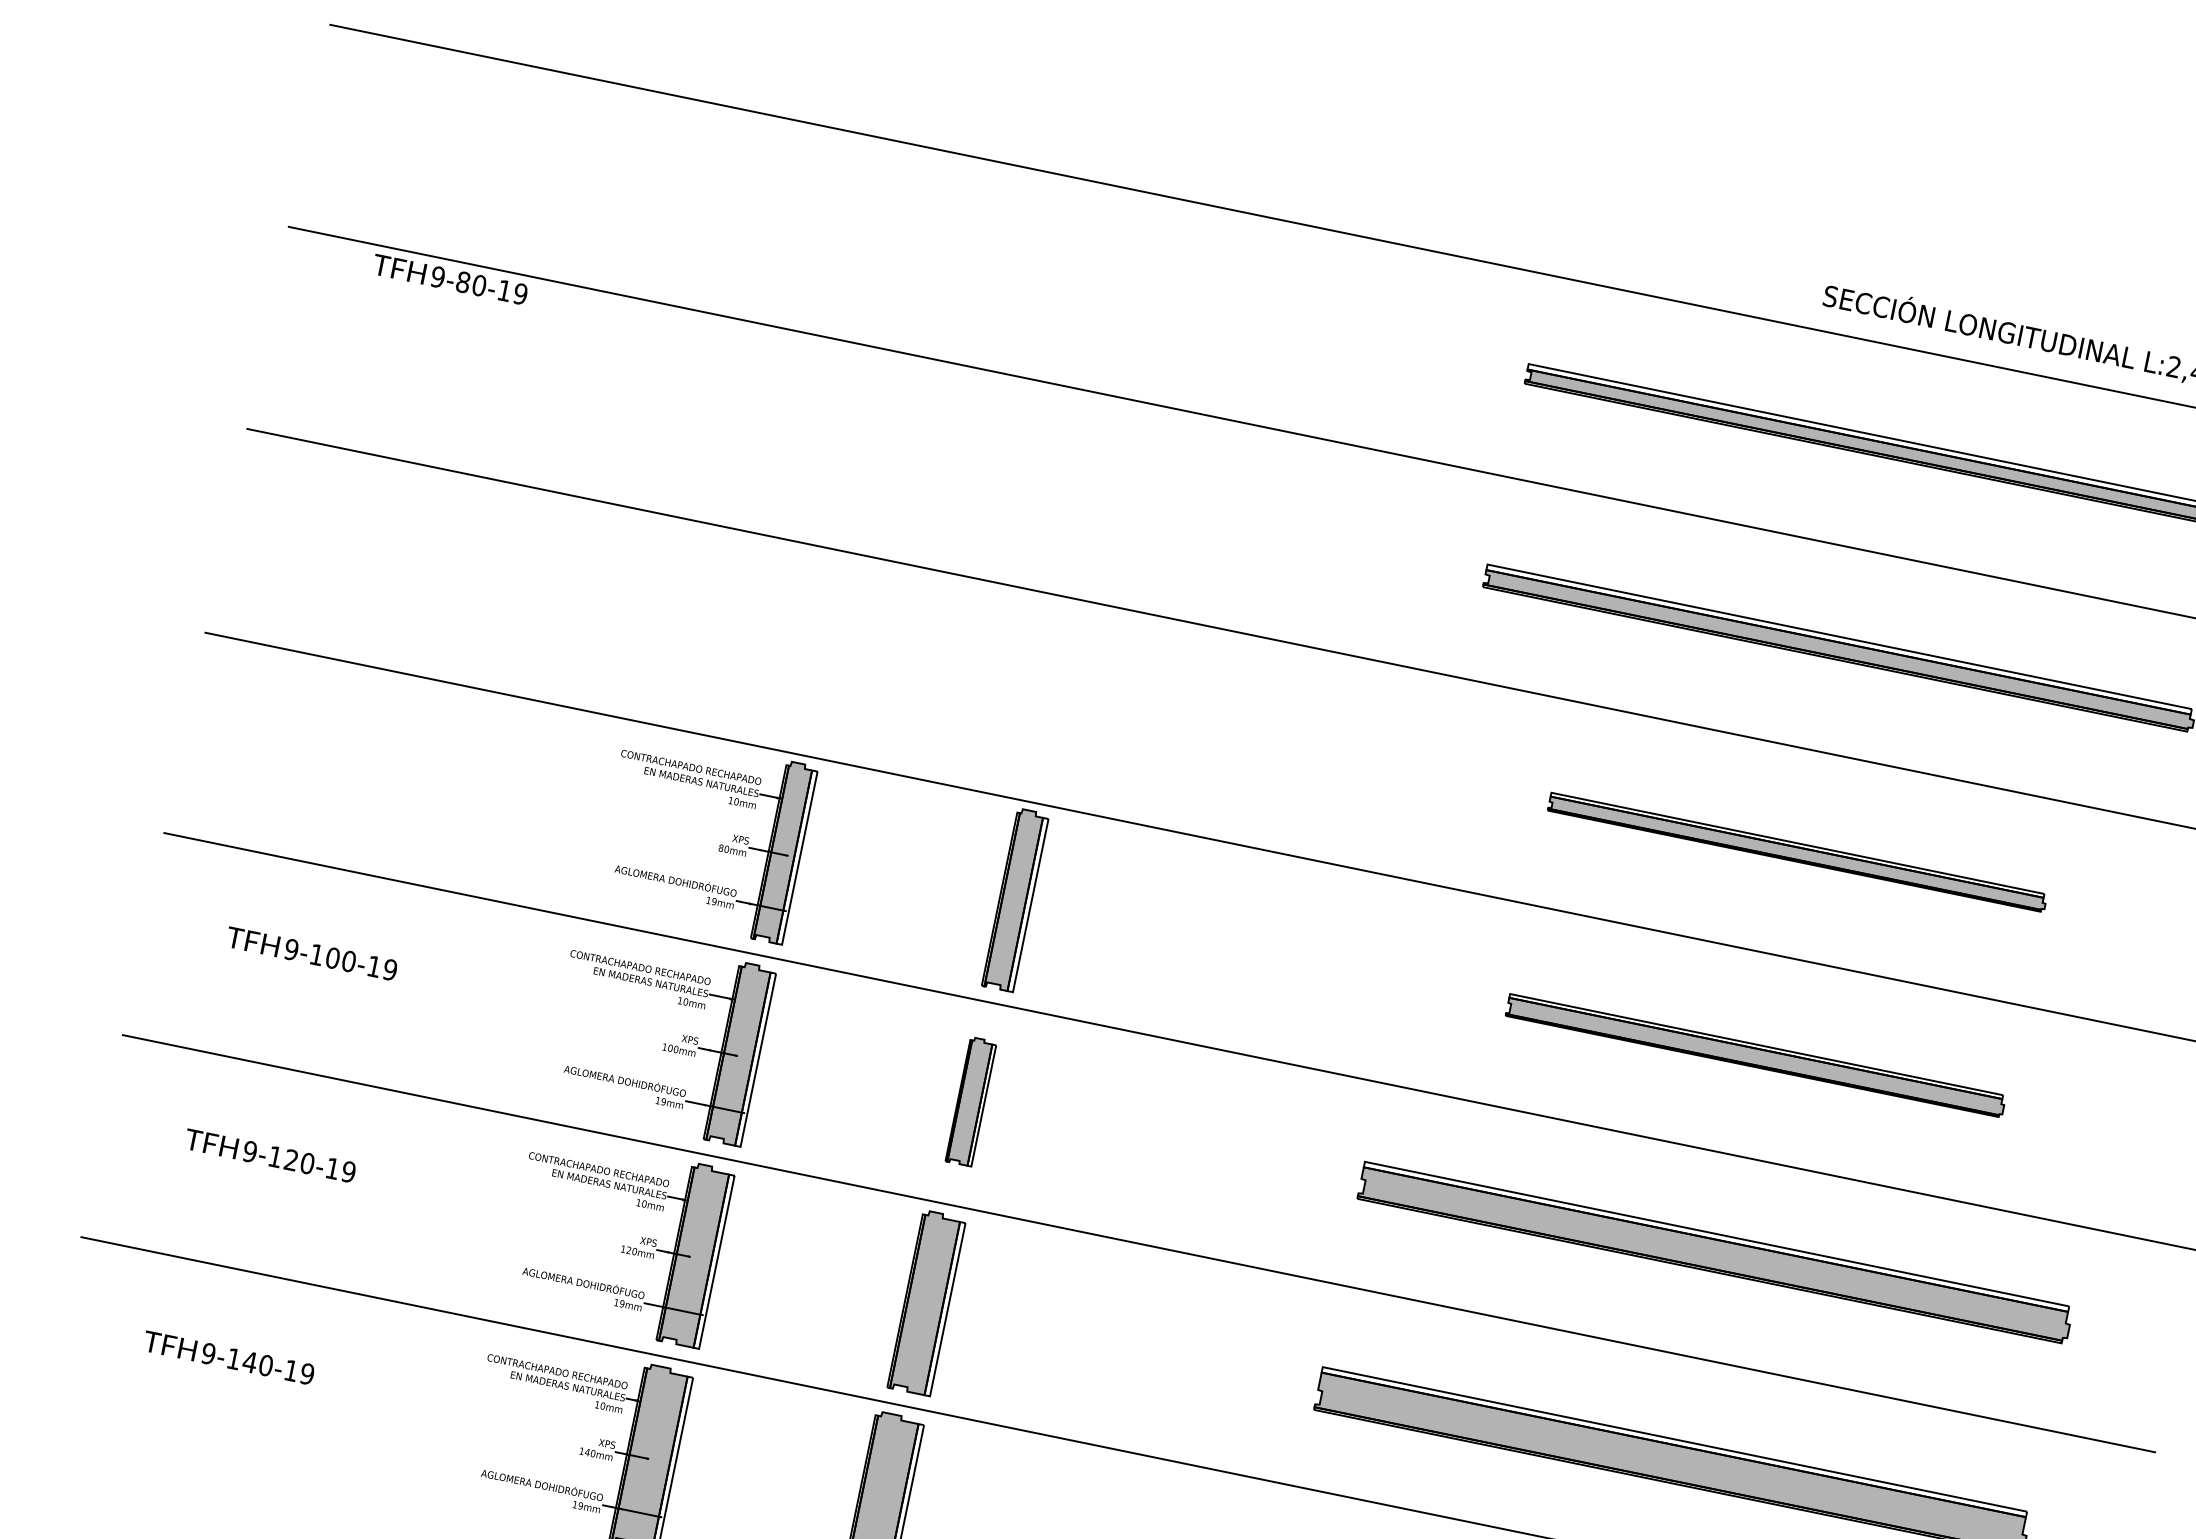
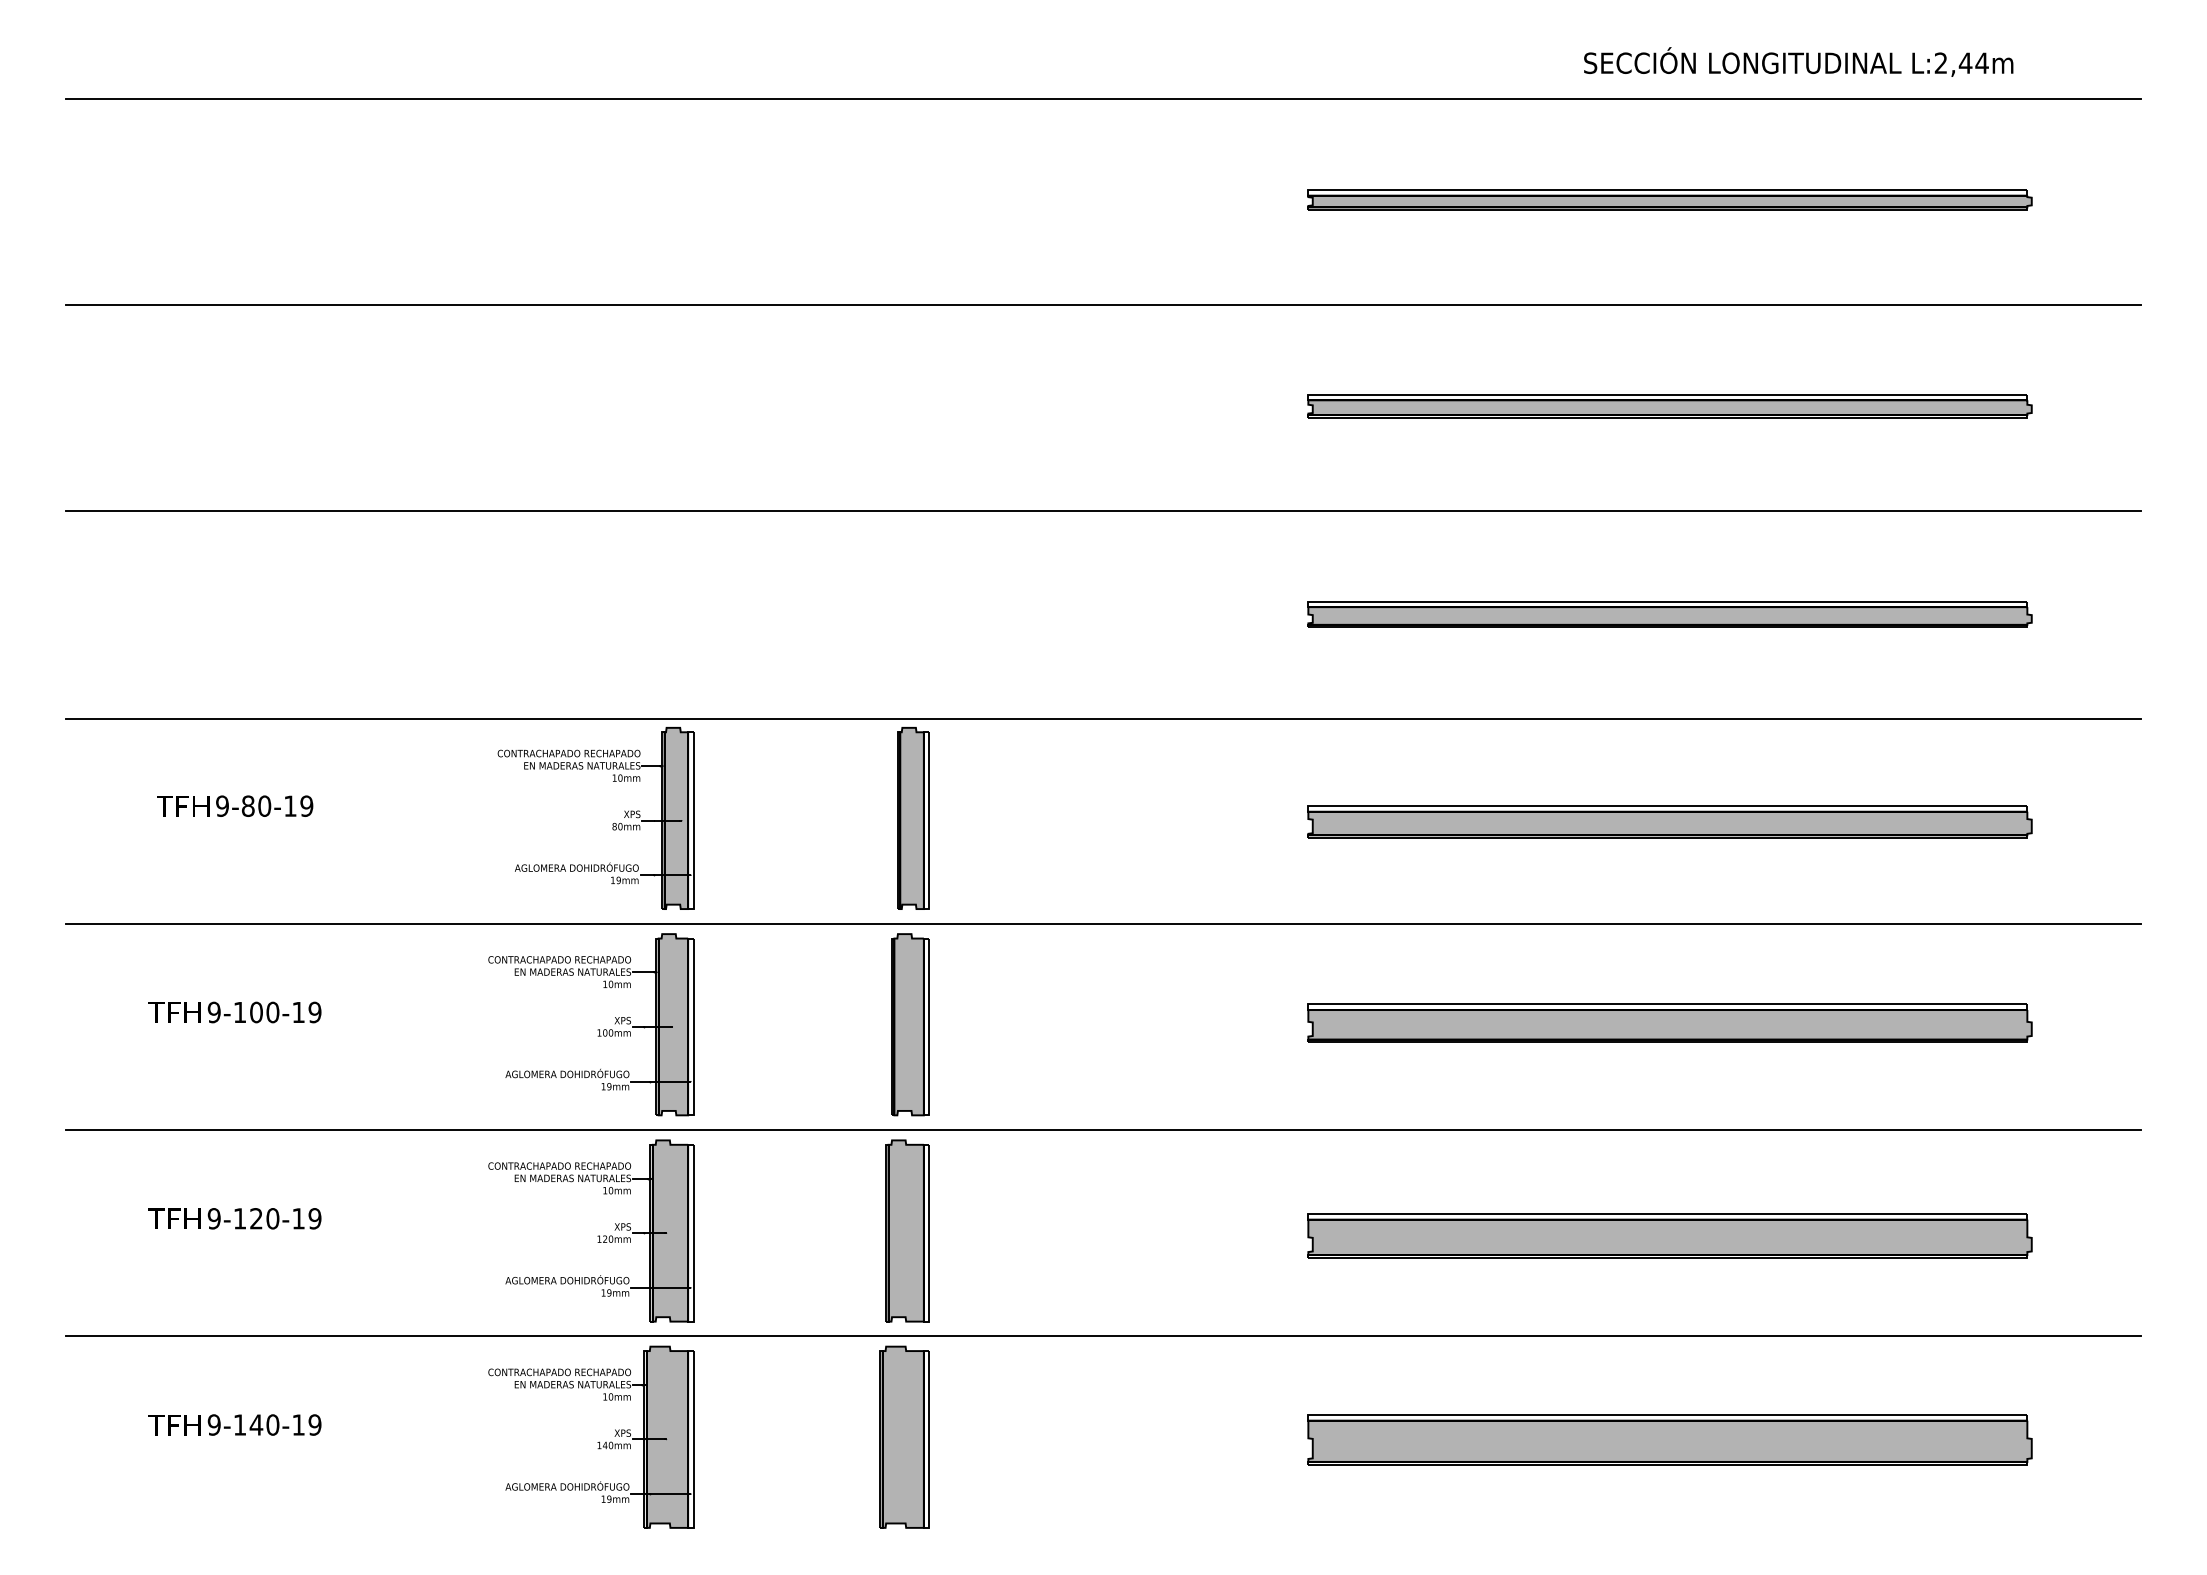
text: (450, 279) -> (235, 805), moved
part: (1797, 852) -> (1669, 614), size x1.43
part: (1755, 1055) -> (1669, 821), size x1.43
part: (971, 1101) -> (910, 1024), size x1.43

